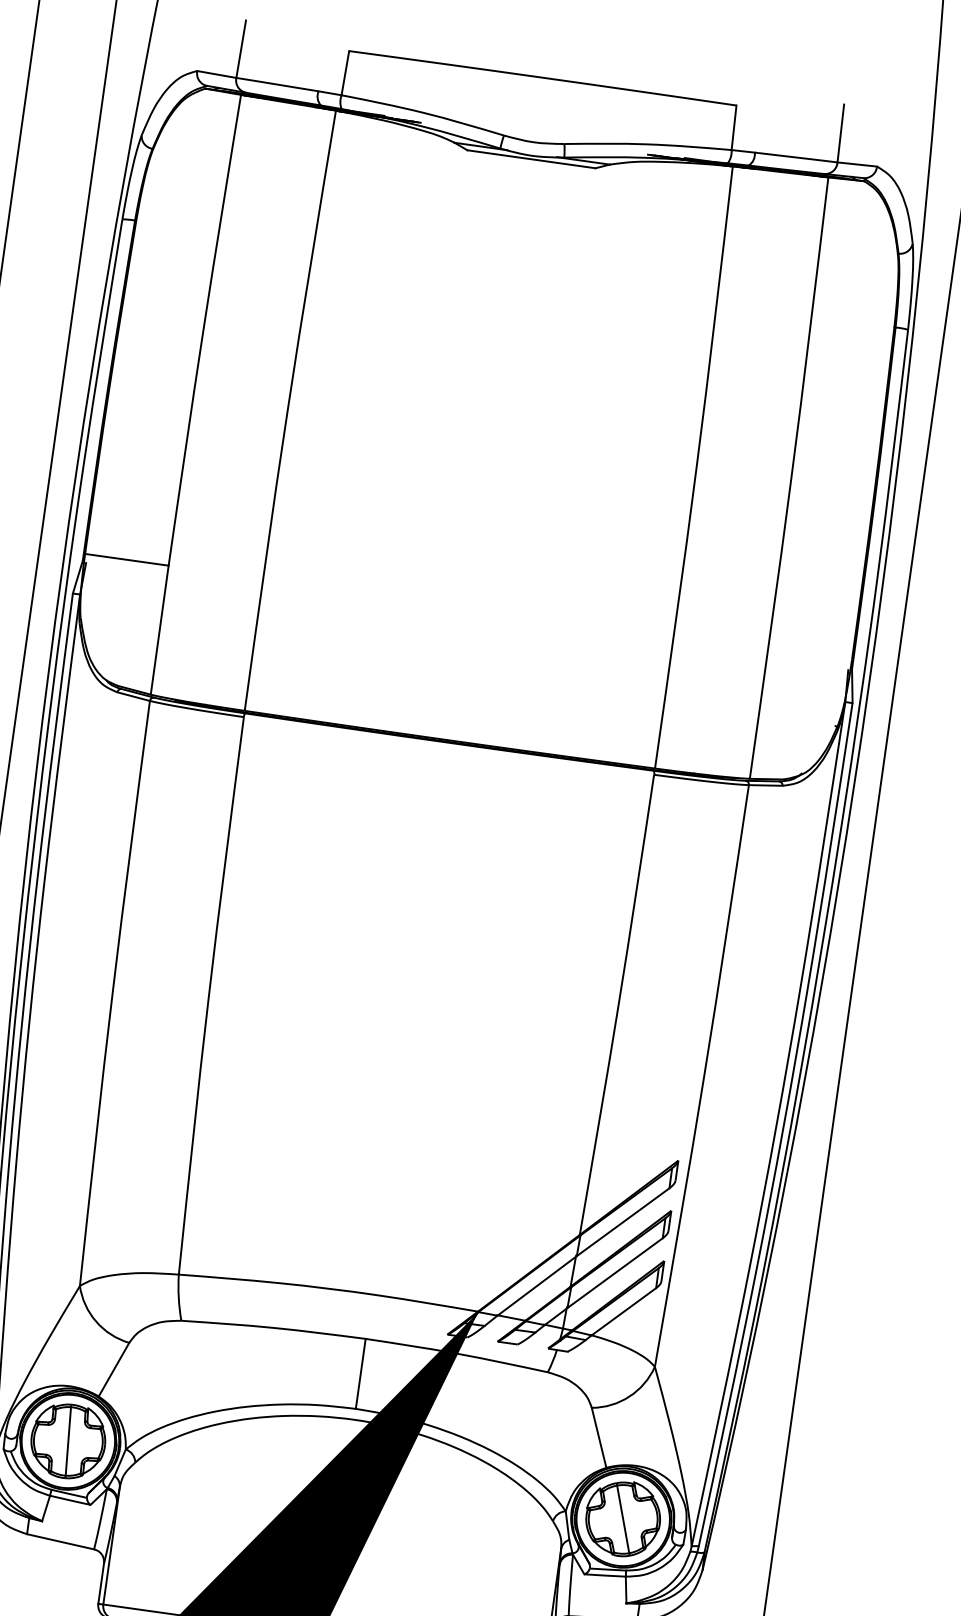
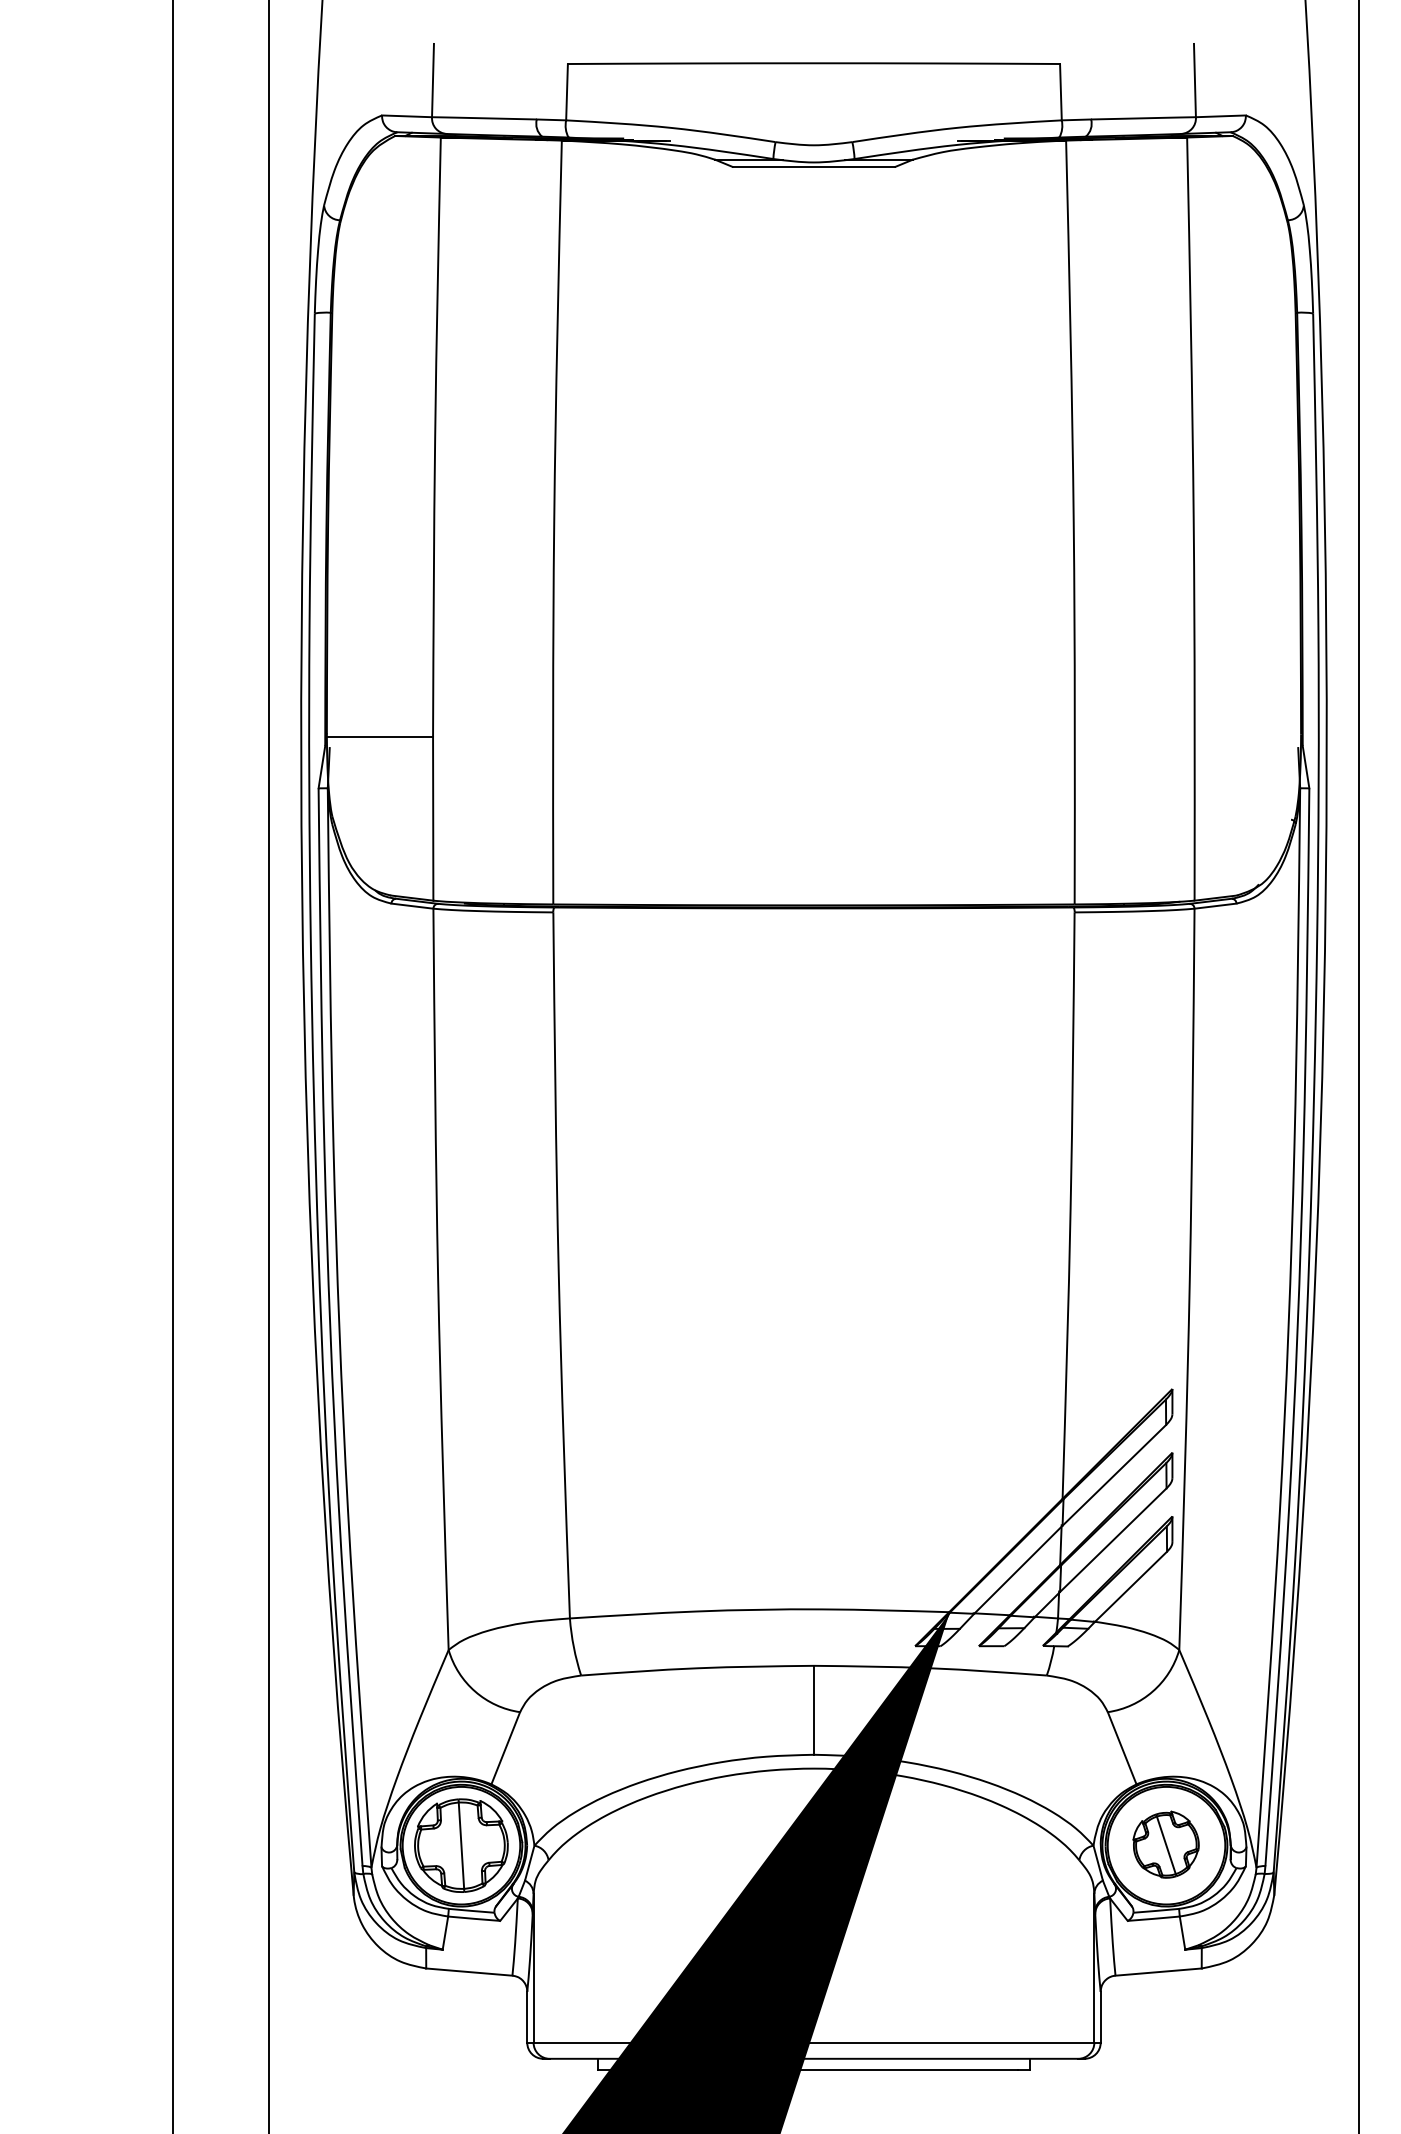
part: (622, 1518) -> (1165, 1844), size x0.7

